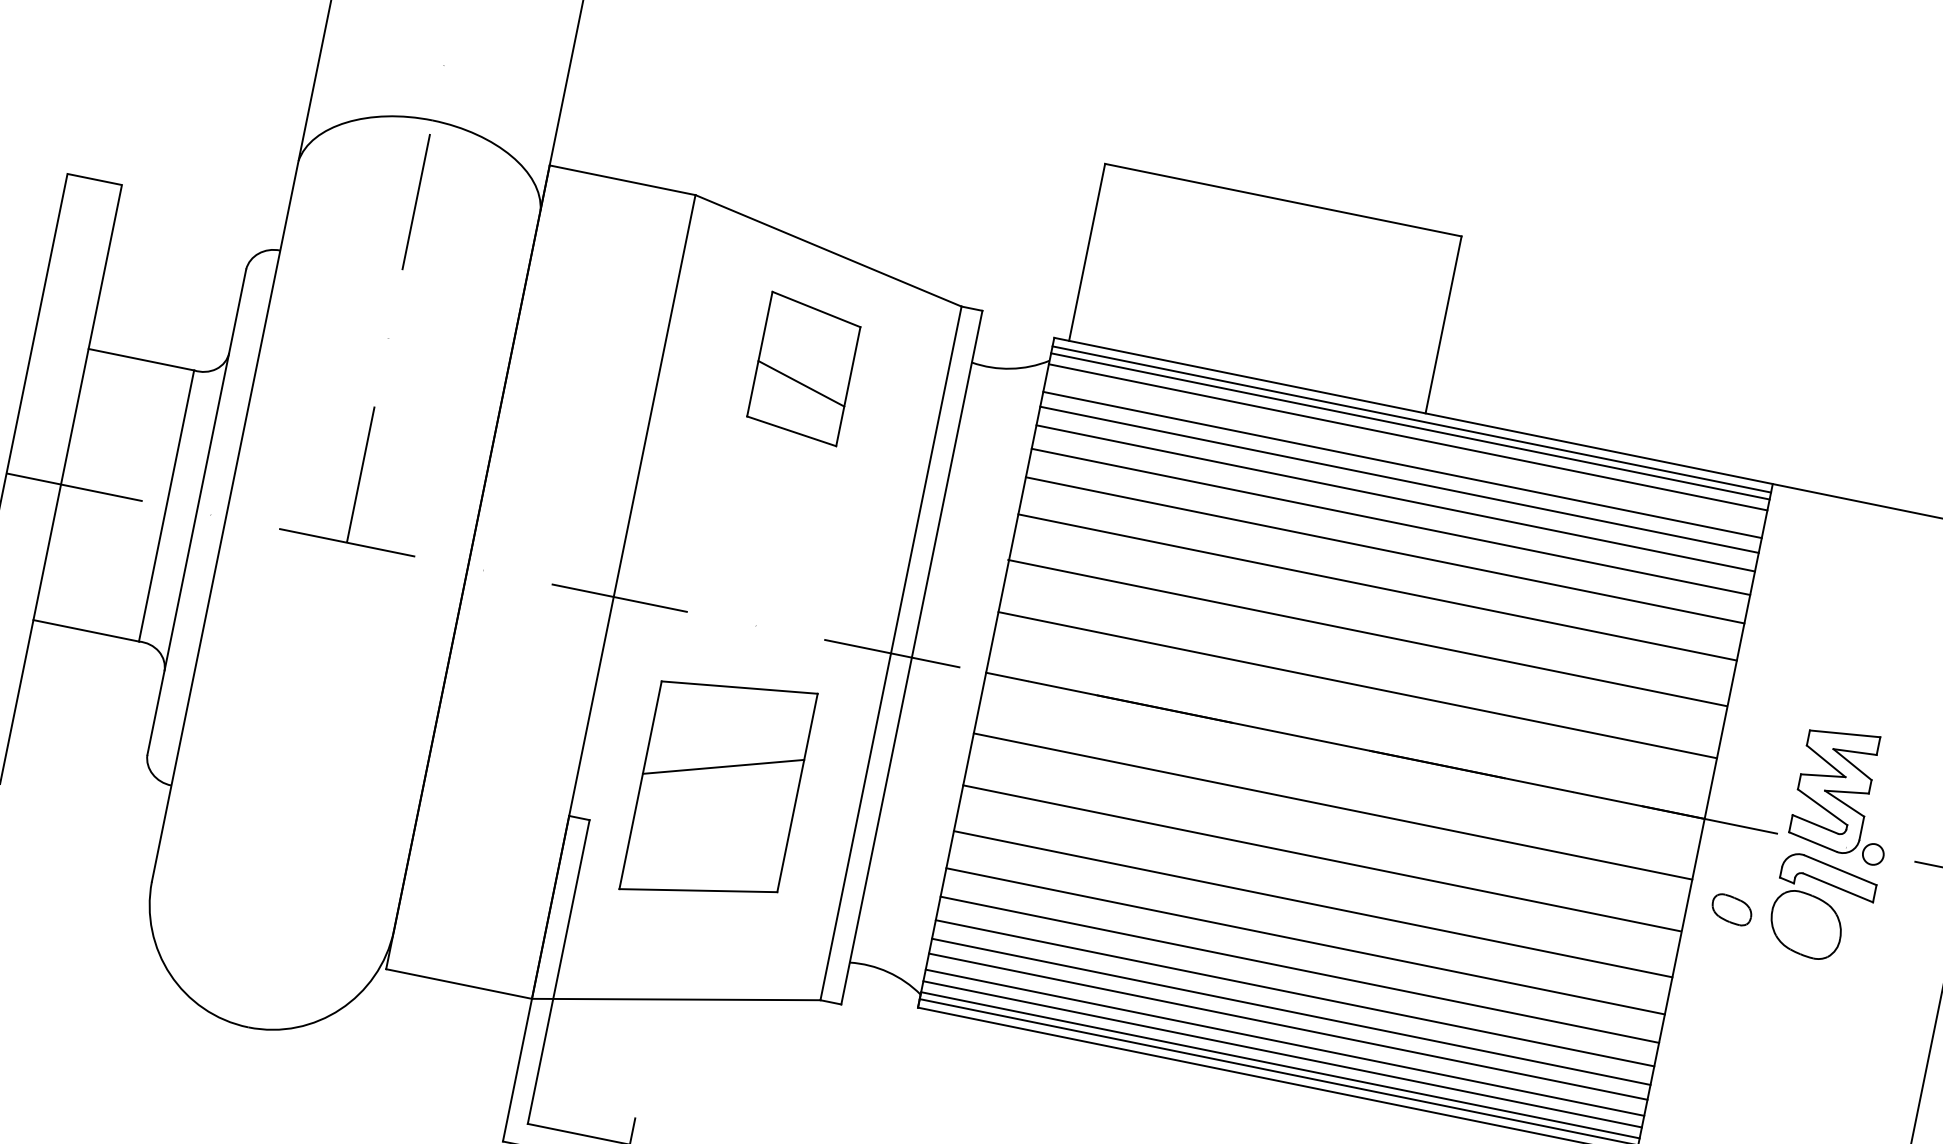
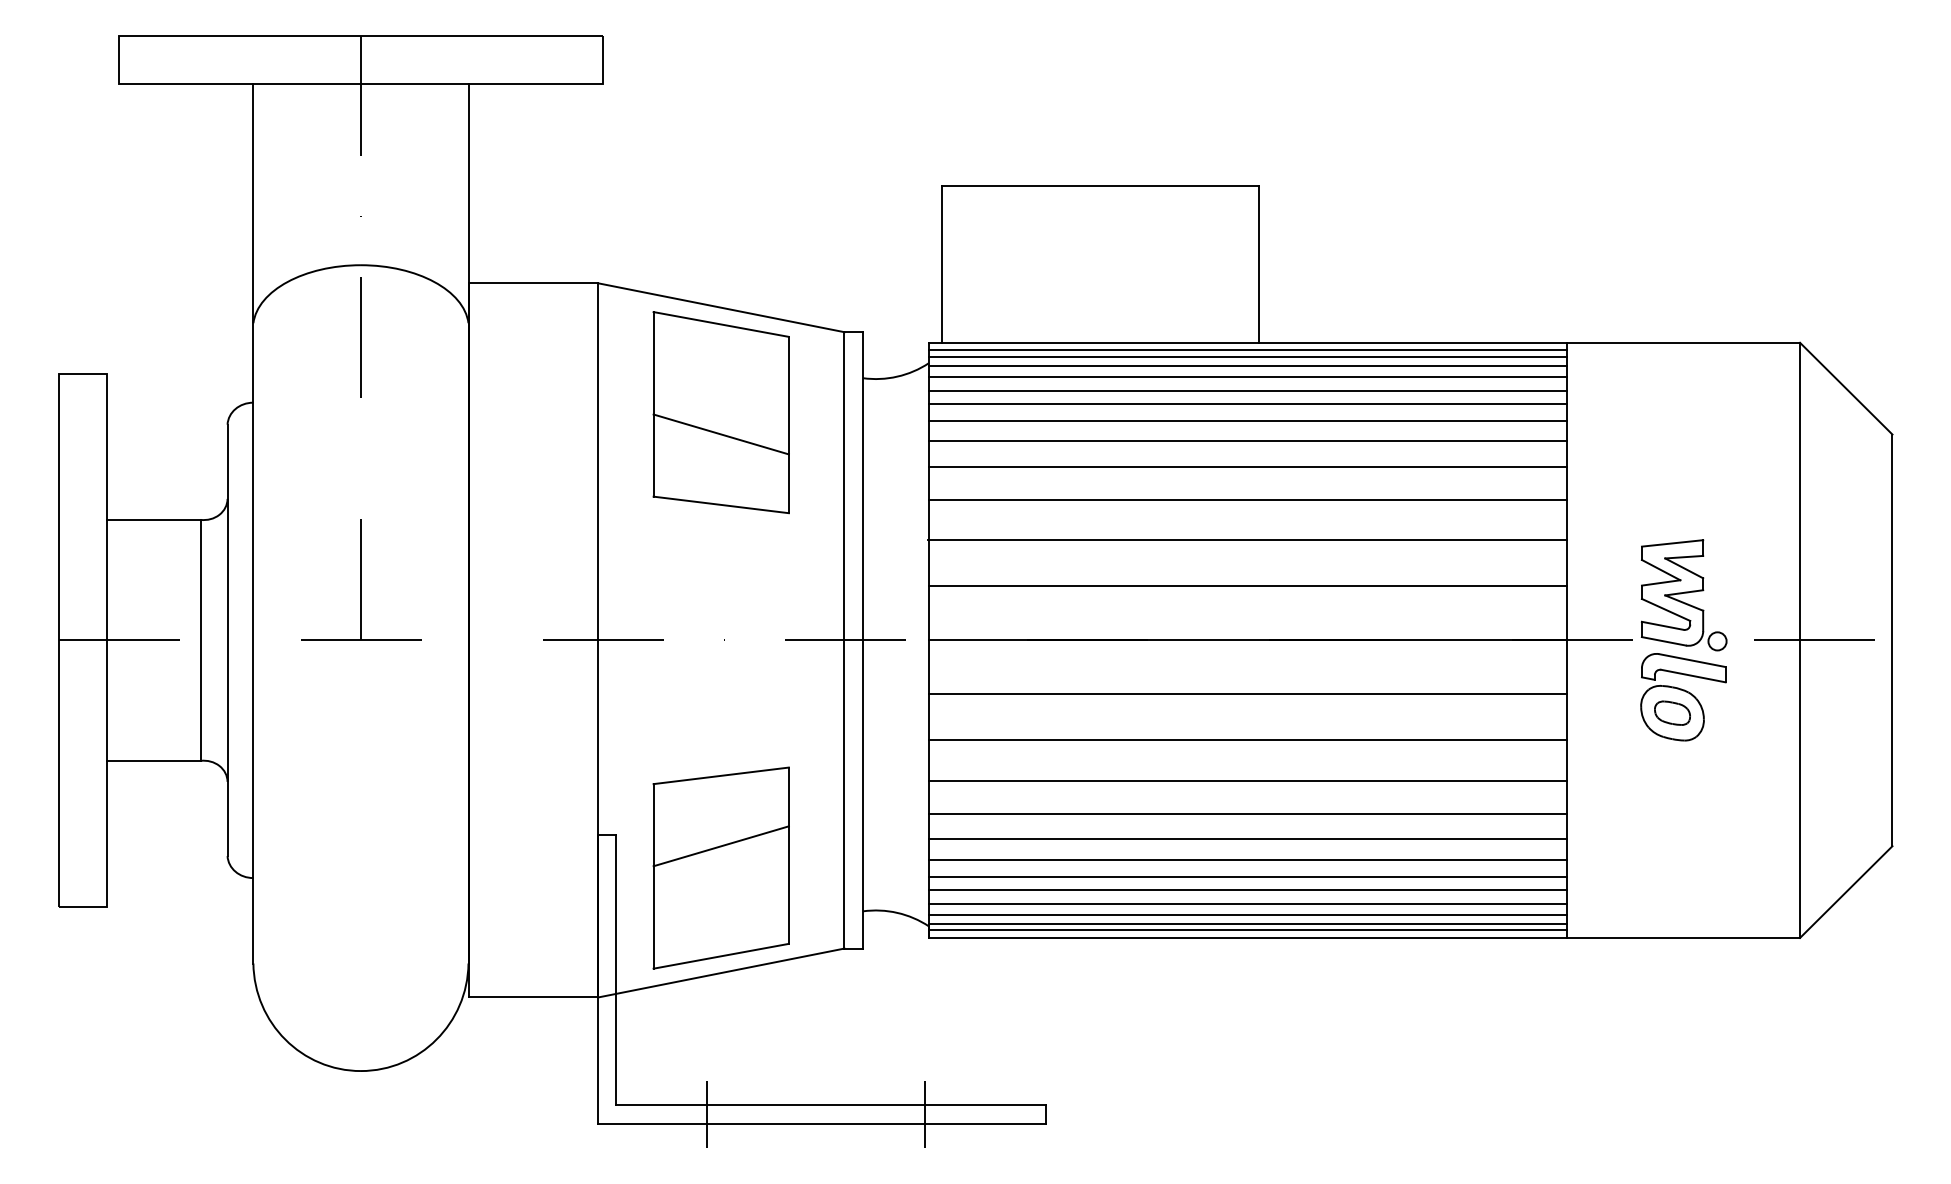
part: (803, 368) -> (720, 412), size x1.67
line: (1405, 448) -> (1247, 376), added
part: (717, 790) -> (720, 867), moved
part: (1732, 909) -> (1672, 712), moved

